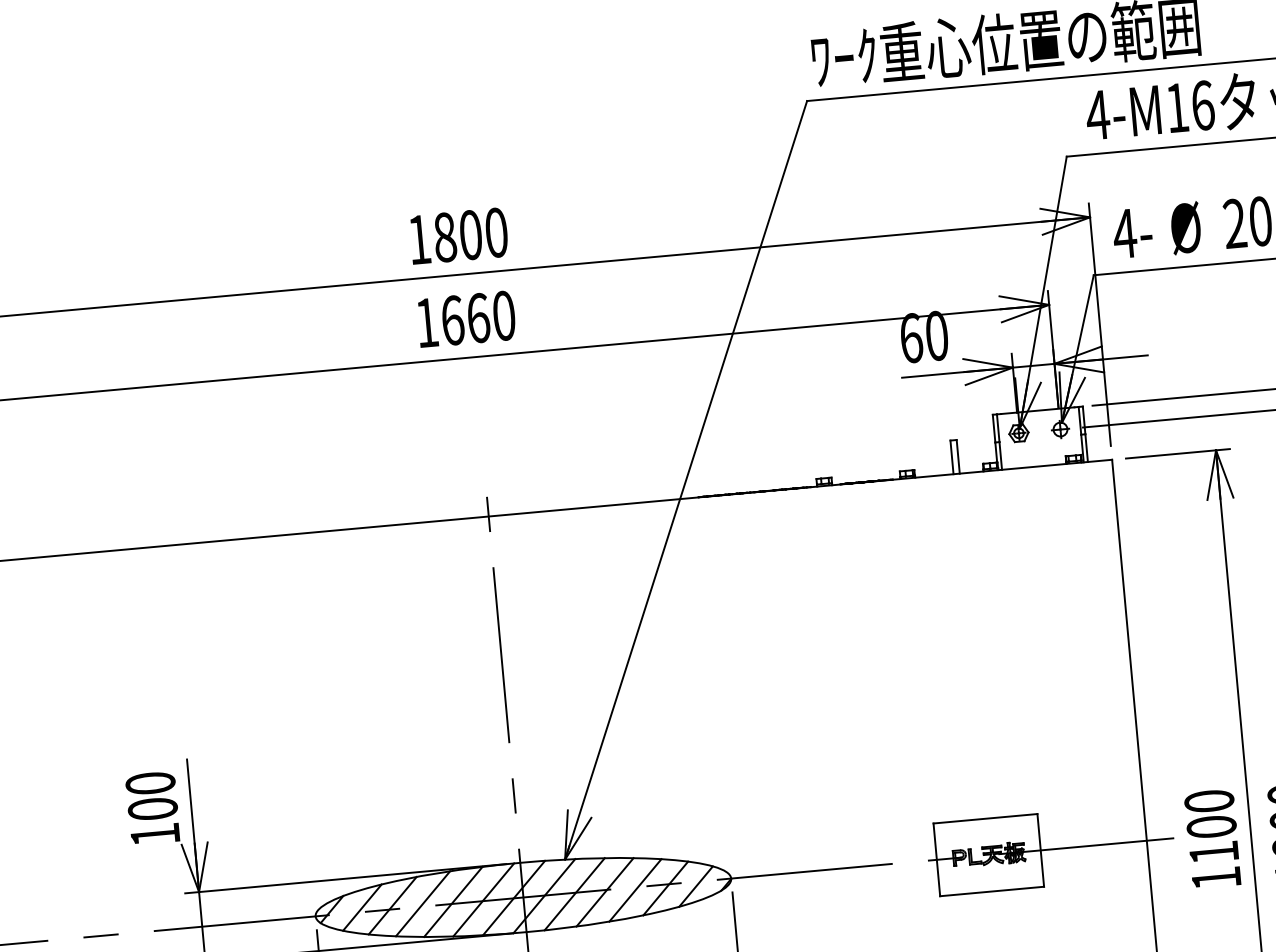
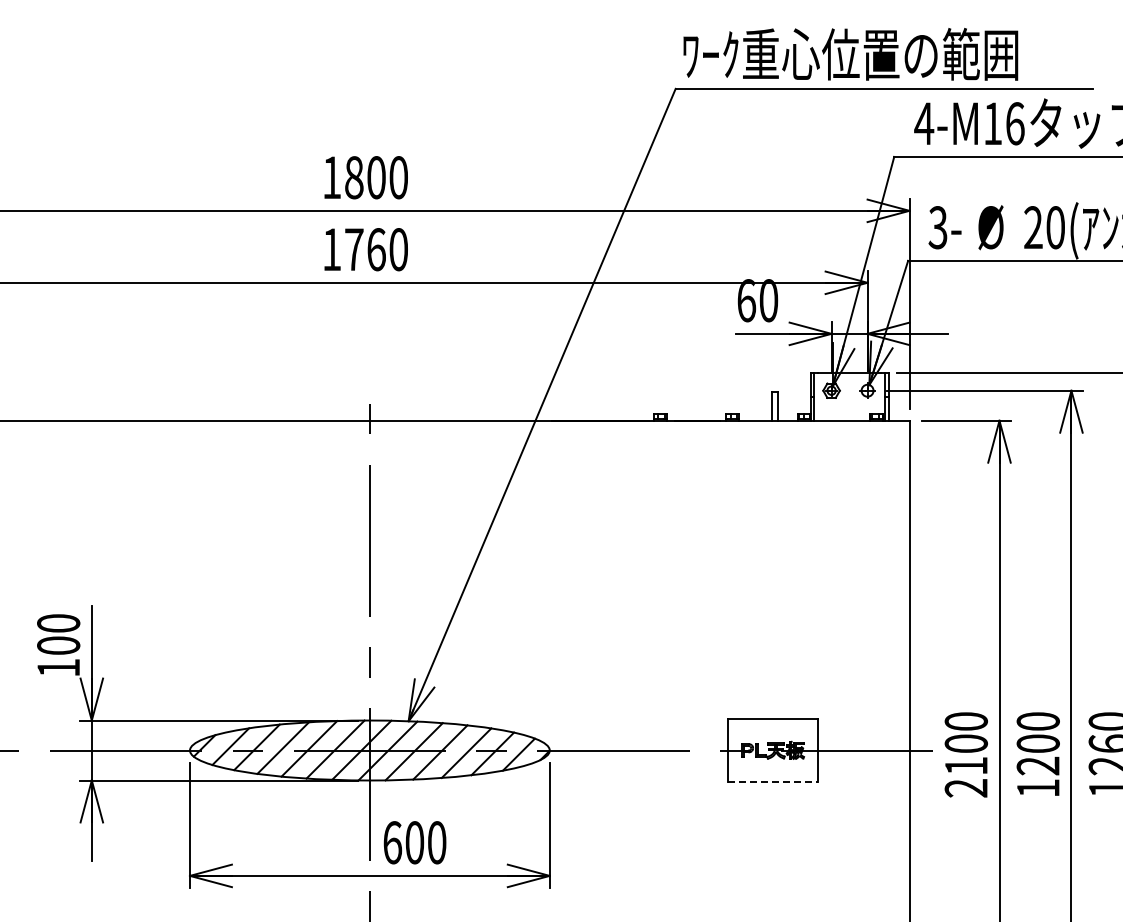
text: (1125, 233) -> (938, 227), 4- -> 3-
text: (452, 320) -> (354, 249), 1660 -> 1760
text: (1215, 878) -> (965, 788), 1100 -> 2100
line: (991, 892) -> (772, 782), solid -> dashed

